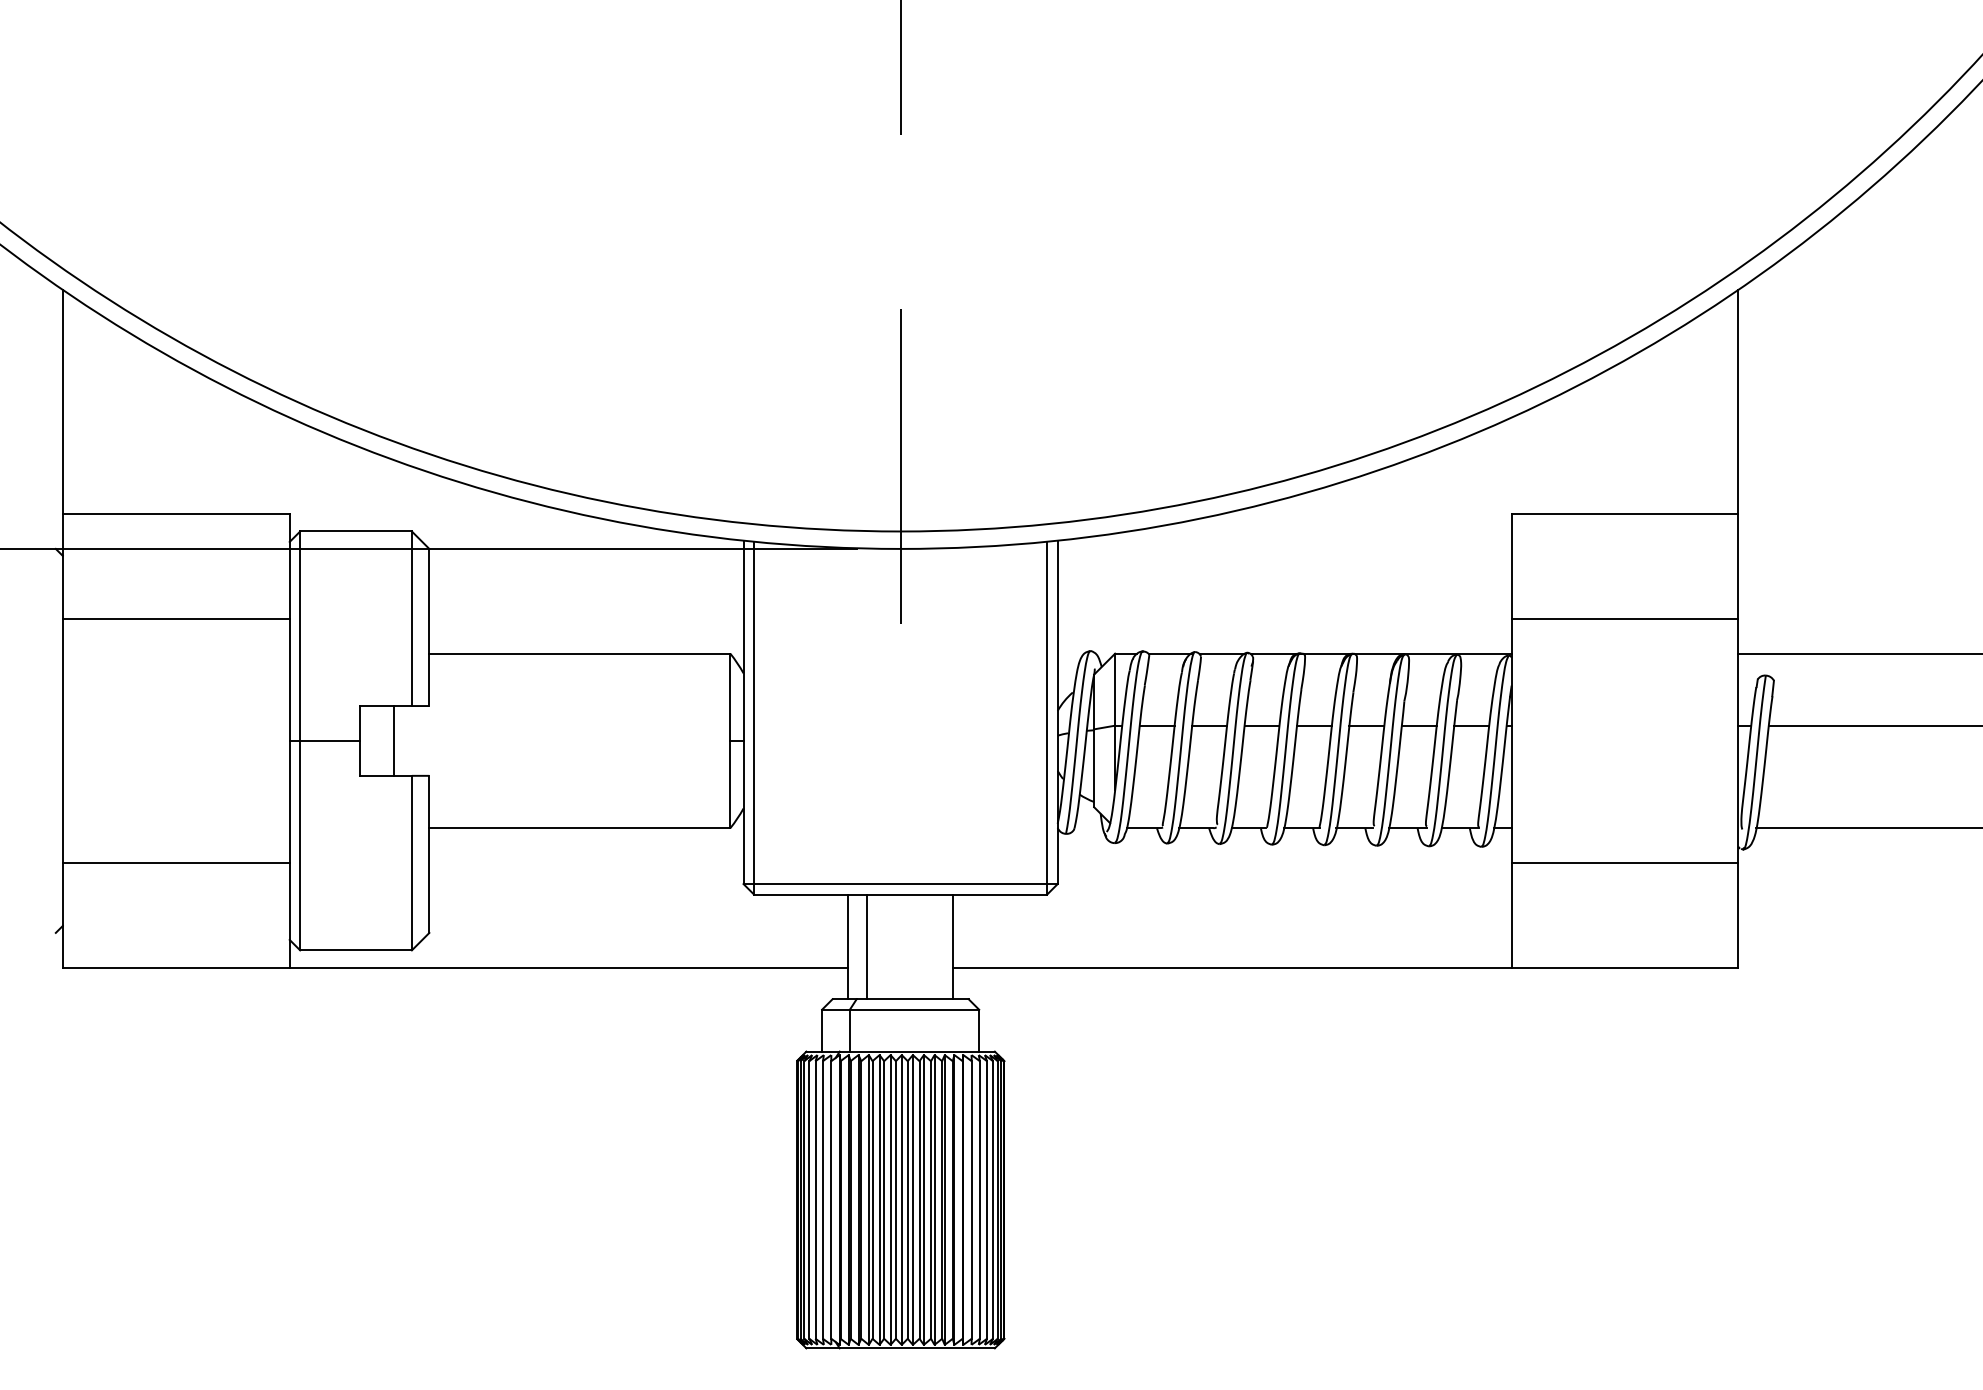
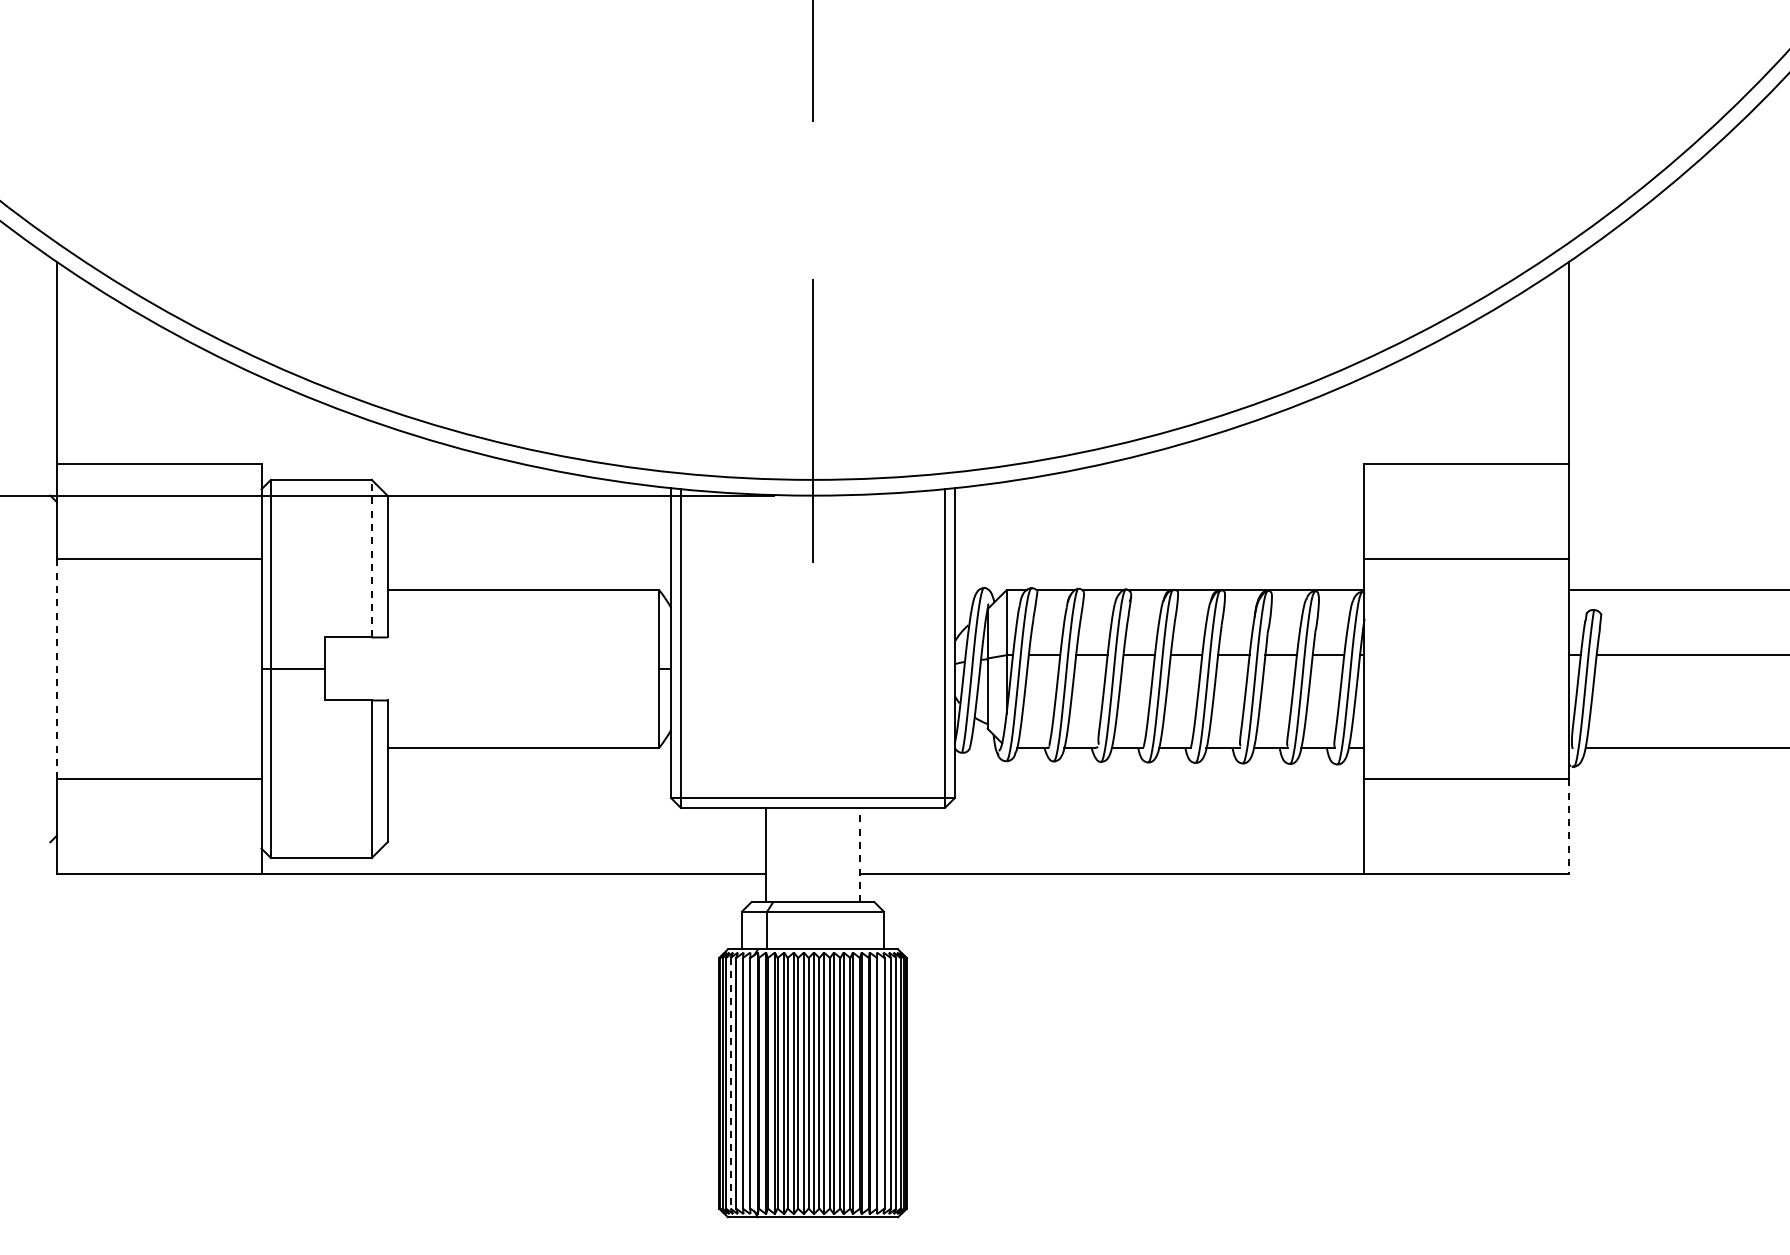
line: (411, 618) -> (371, 558), solid -> dashed
line: (62, 740) -> (56, 668), solid -> dashed
line: (394, 740) -> (356, 668), removed
line: (1738, 916) -> (1569, 827), solid -> dashed
line: (866, 946) -> (782, 854), removed
line: (953, 946) -> (860, 854), solid -> dashed
line: (809, 1200) -> (730, 1083), solid -> dashed

